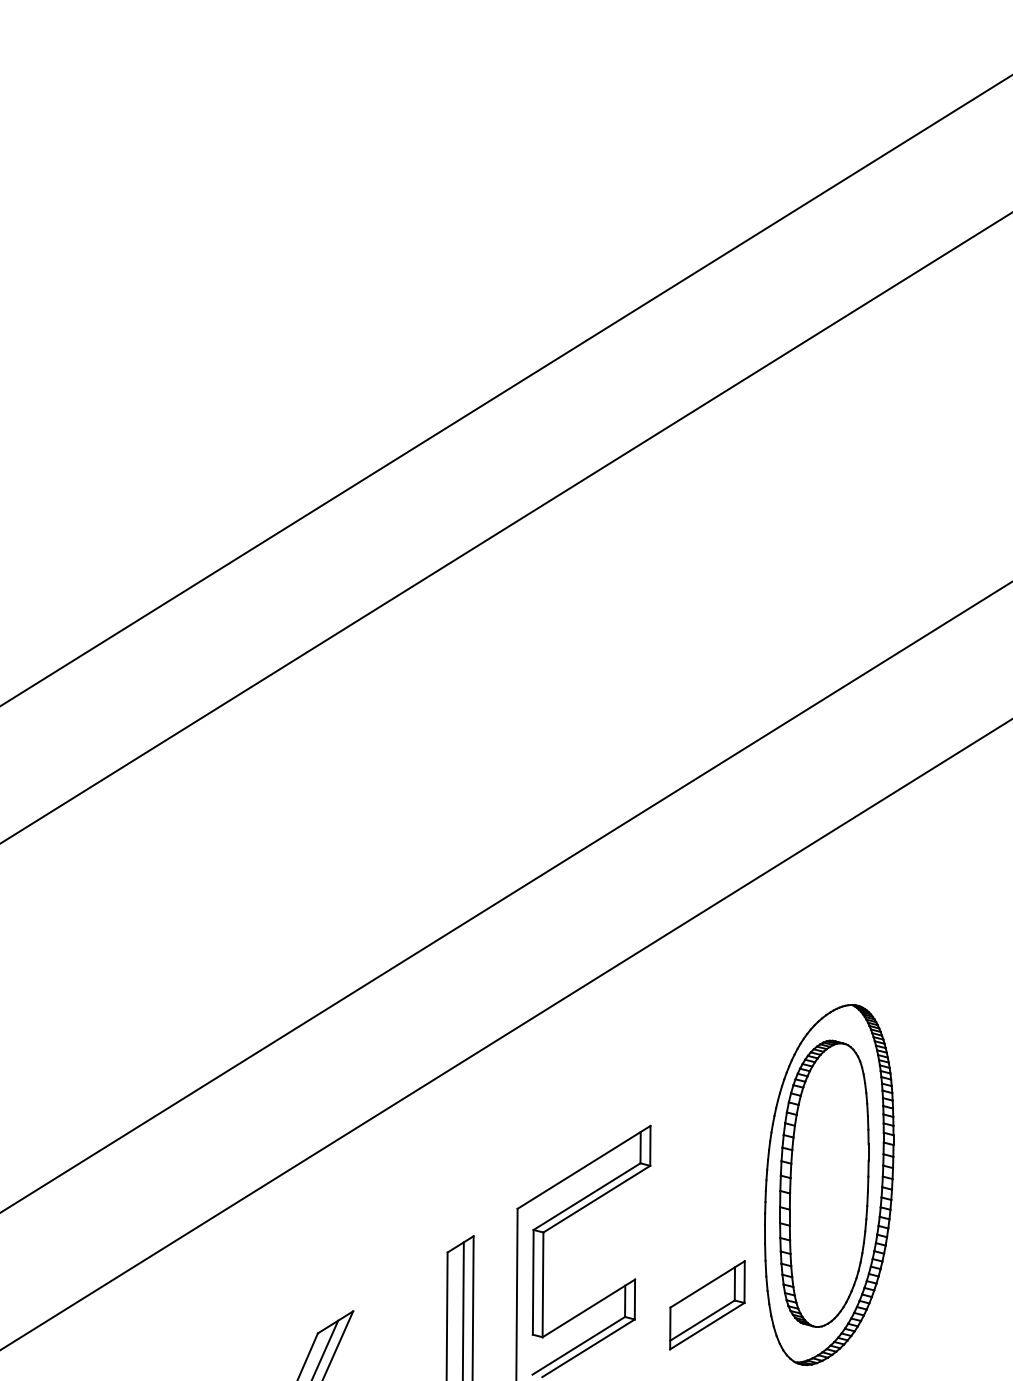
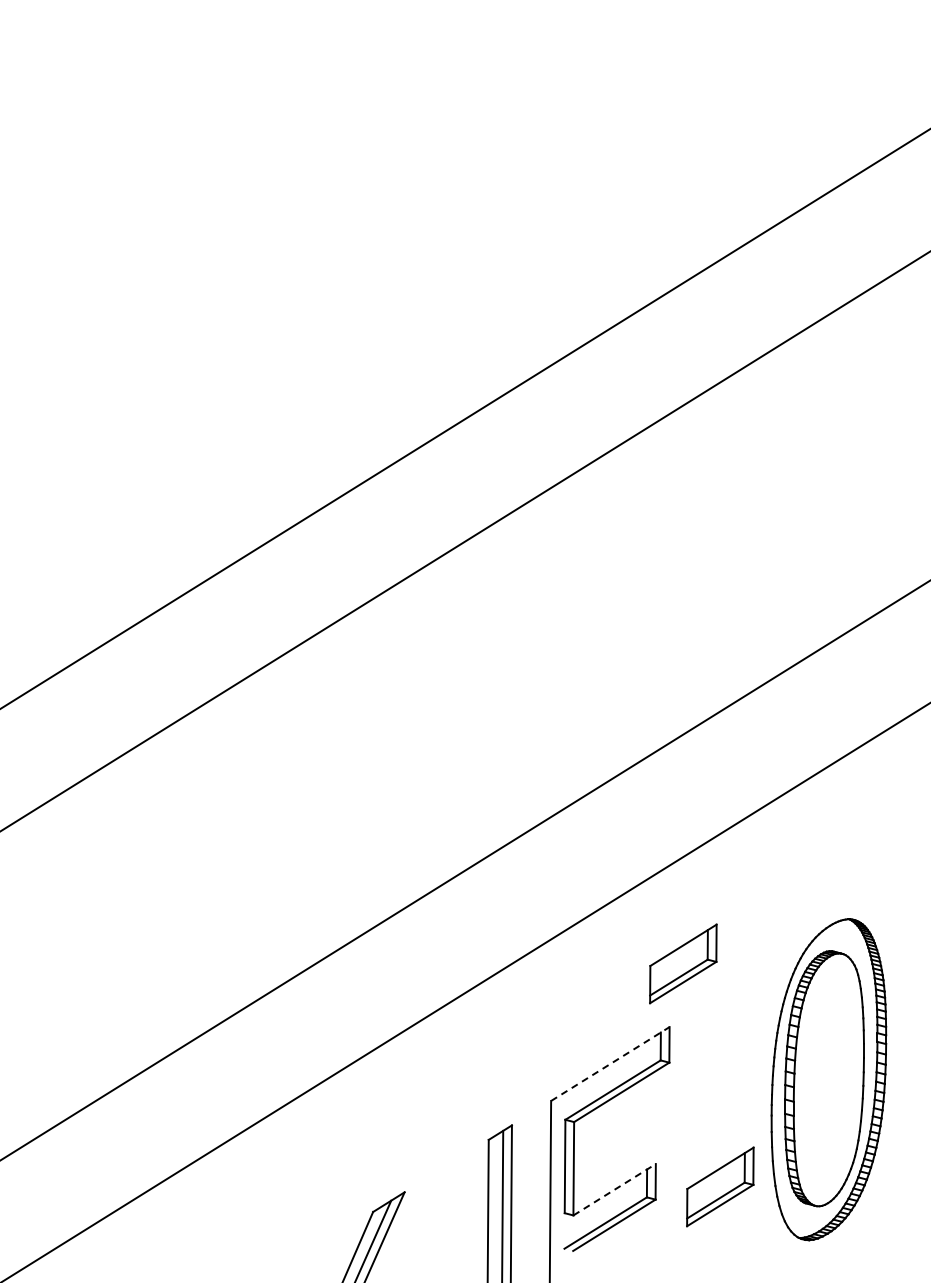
part: (666, 1054) -> (683, 963), added
line: (584, 1167) -> (610, 1064), solid -> dashed
line: (588, 1308) -> (614, 1189), solid -> dashed

